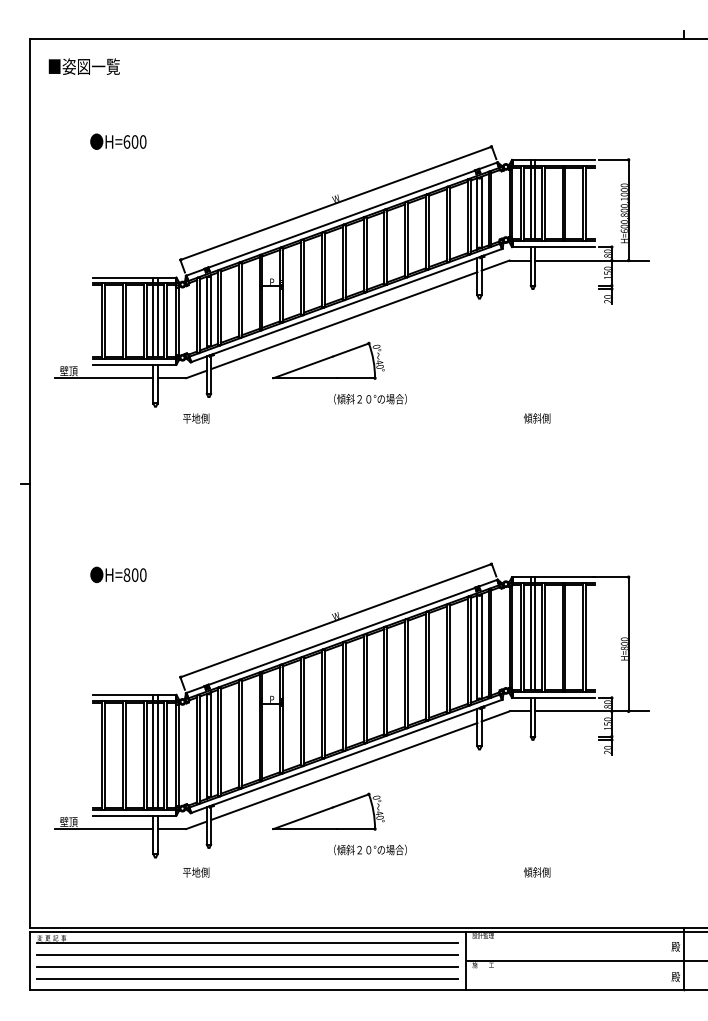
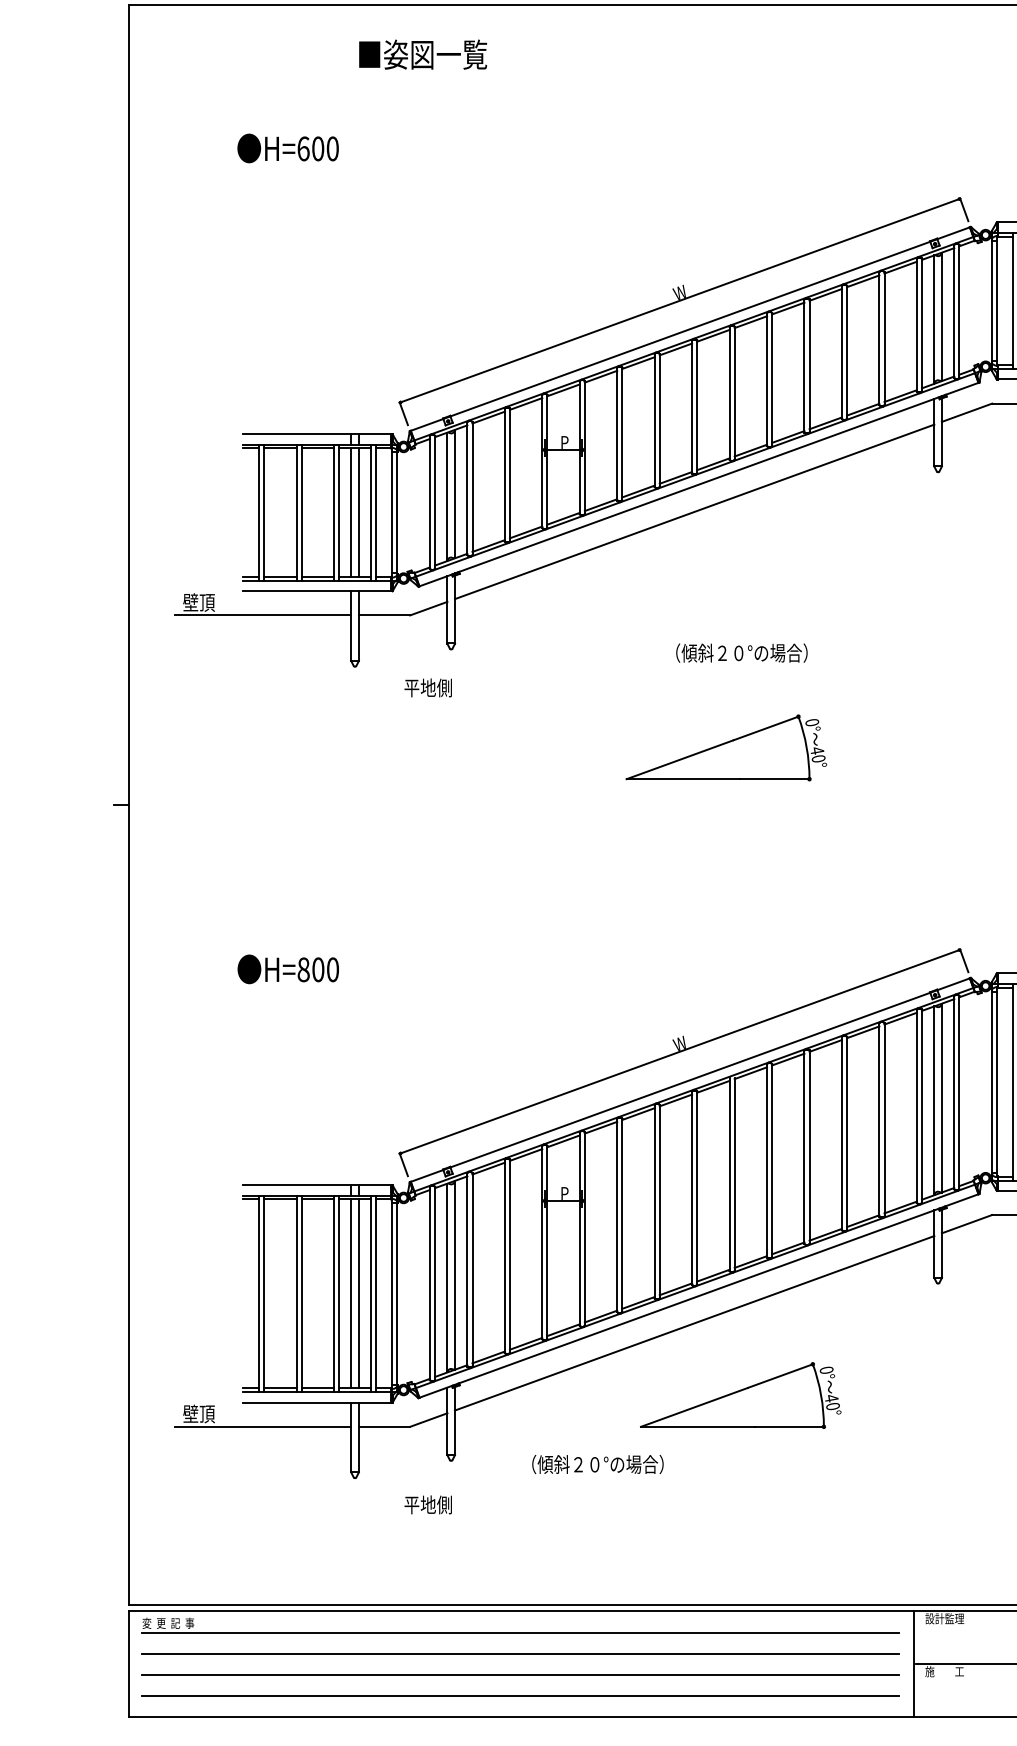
text: (83, 66) -> (421, 54), moved
text: (118, 141) -> (288, 147), moved
part: (328, 360) -> (725, 747), moved
part: (328, 811) -> (740, 1395), moved
text: (370, 849) -> (597, 1463), moved

